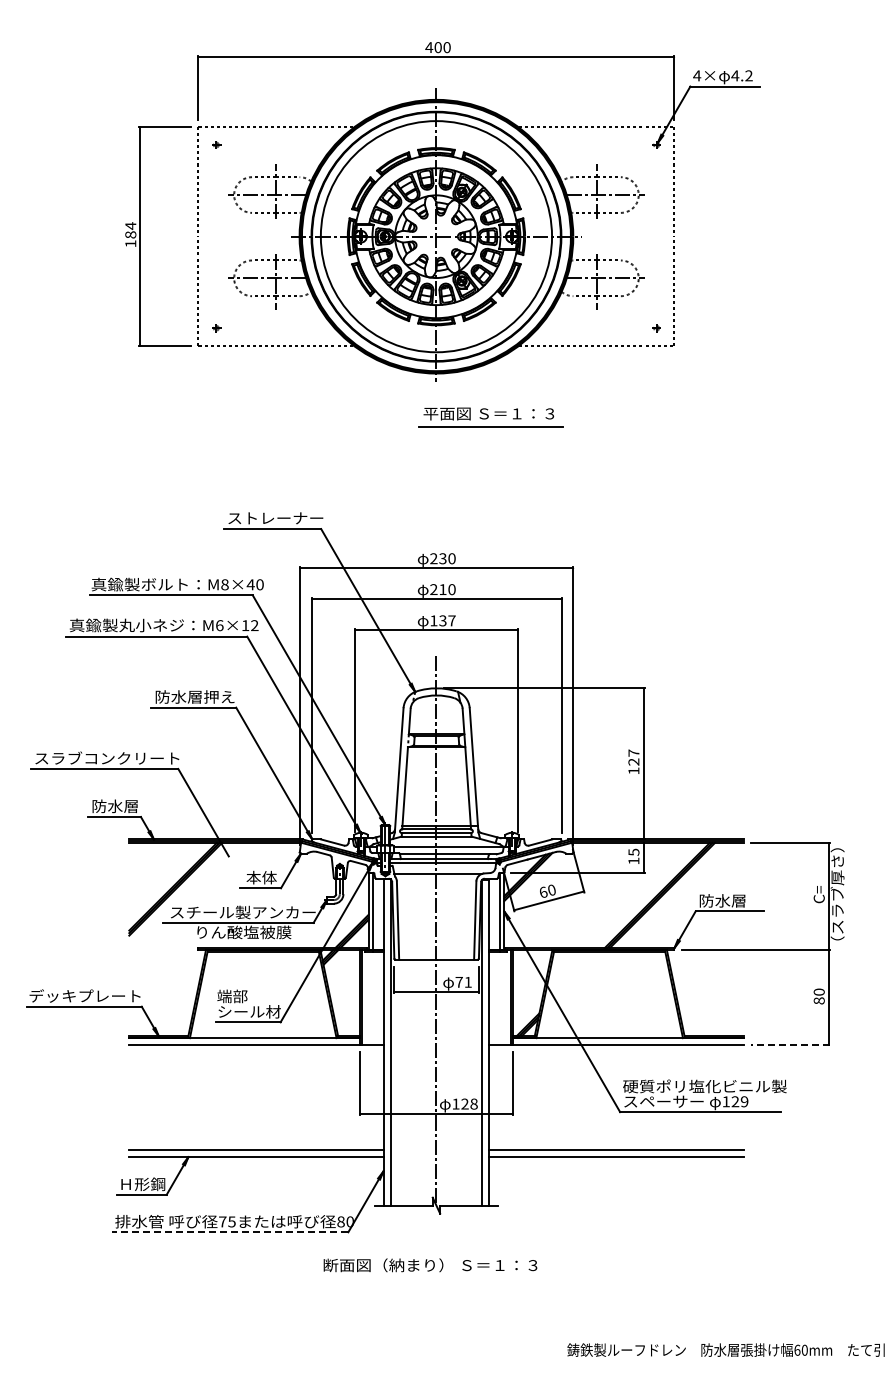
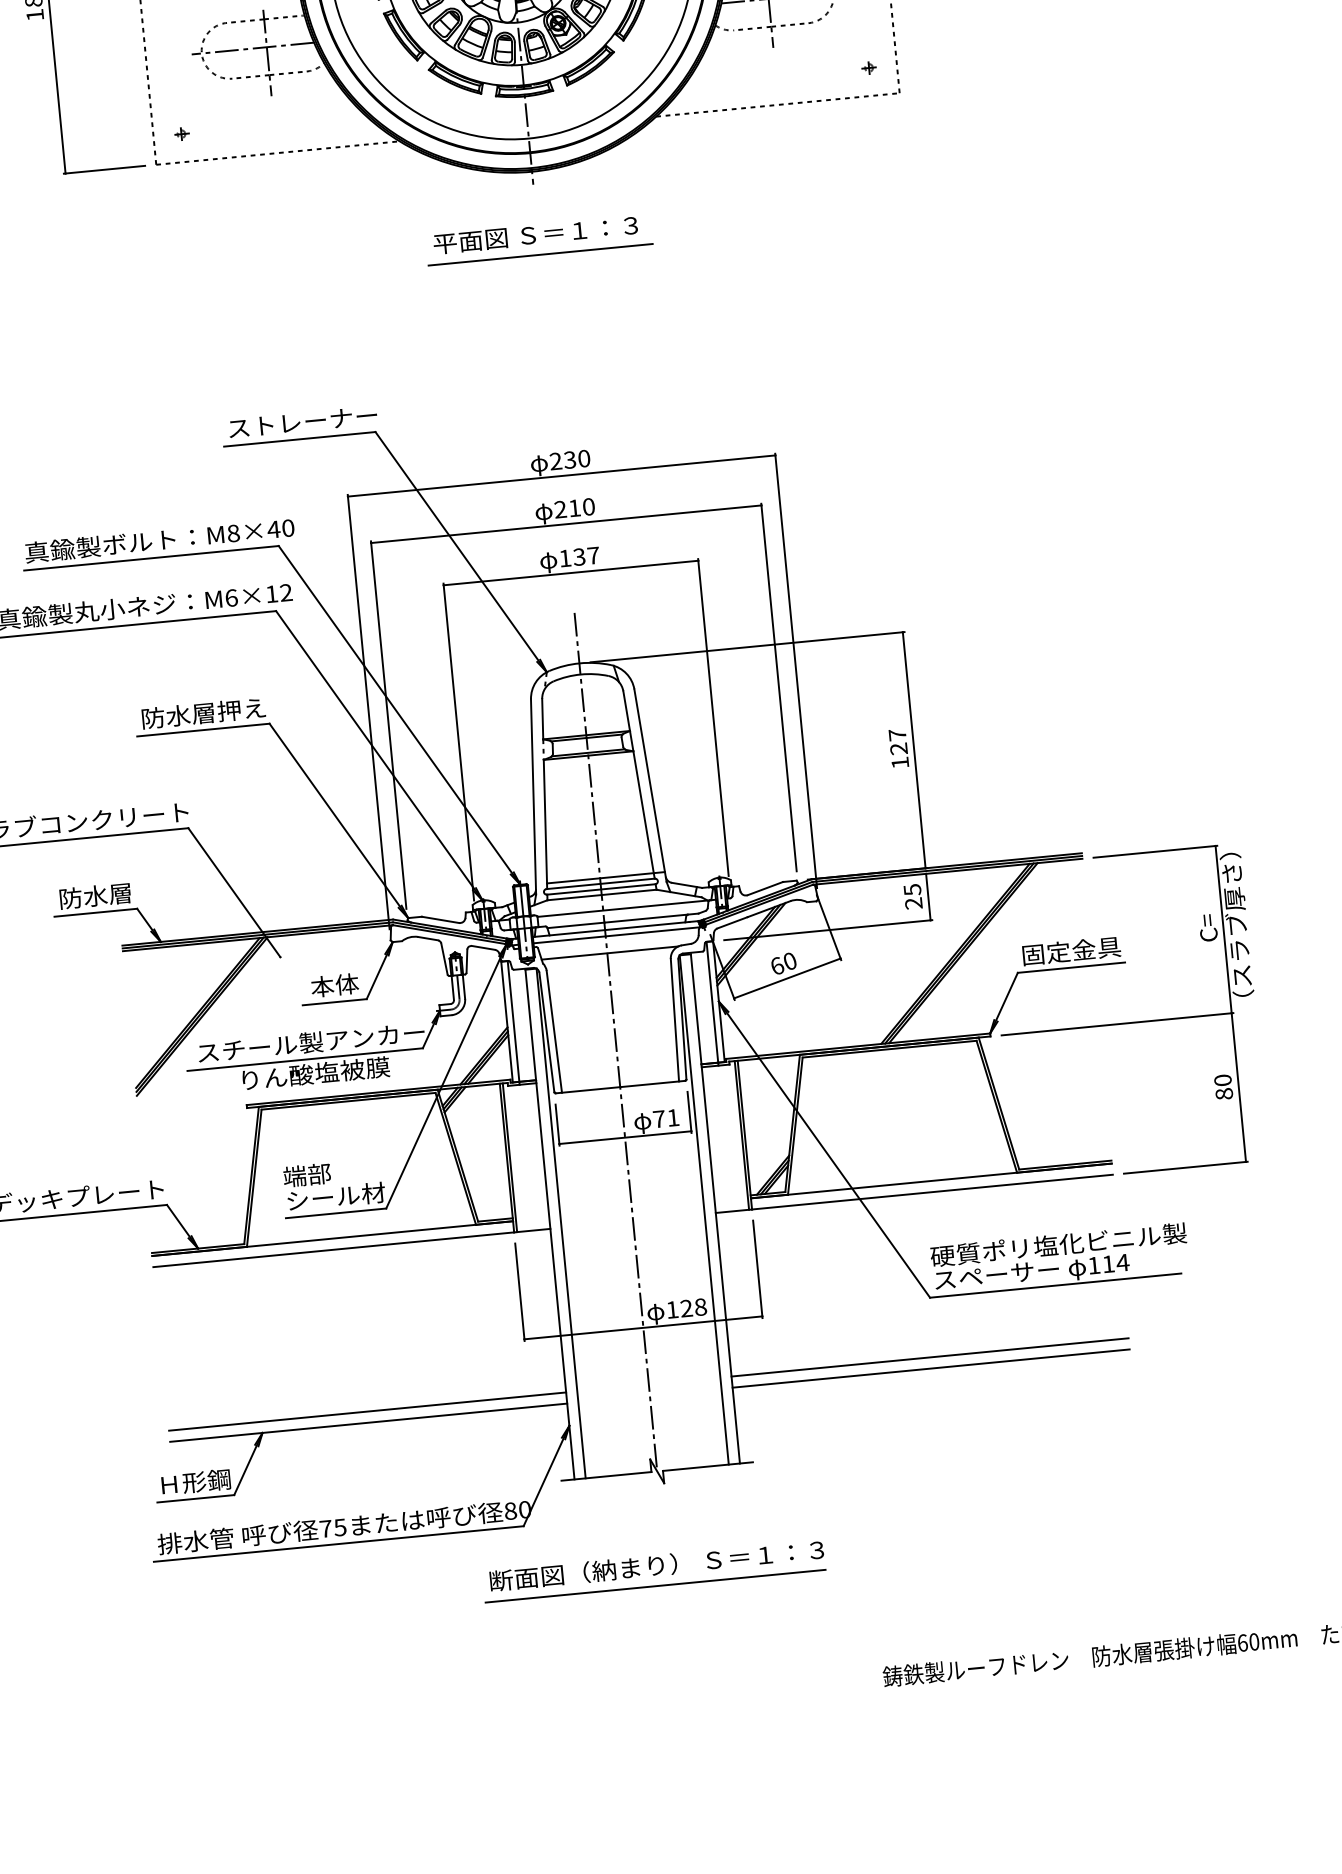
part: (490, 417) -> (538, 240), moved
text: (633, 860) -> (913, 902), 15 -> 25
text: (730, 900) -> (1070, 950), 防水層 -> 固定金具
line: (790, 1045) -> (1186, 1168), dashed -> solid
text: (739, 1101) -> (1114, 1263), 129 -> 114
line: (229, 1232) -> (338, 1544), dashed -> solid
line: (428, 1278) -> (655, 1586), added

